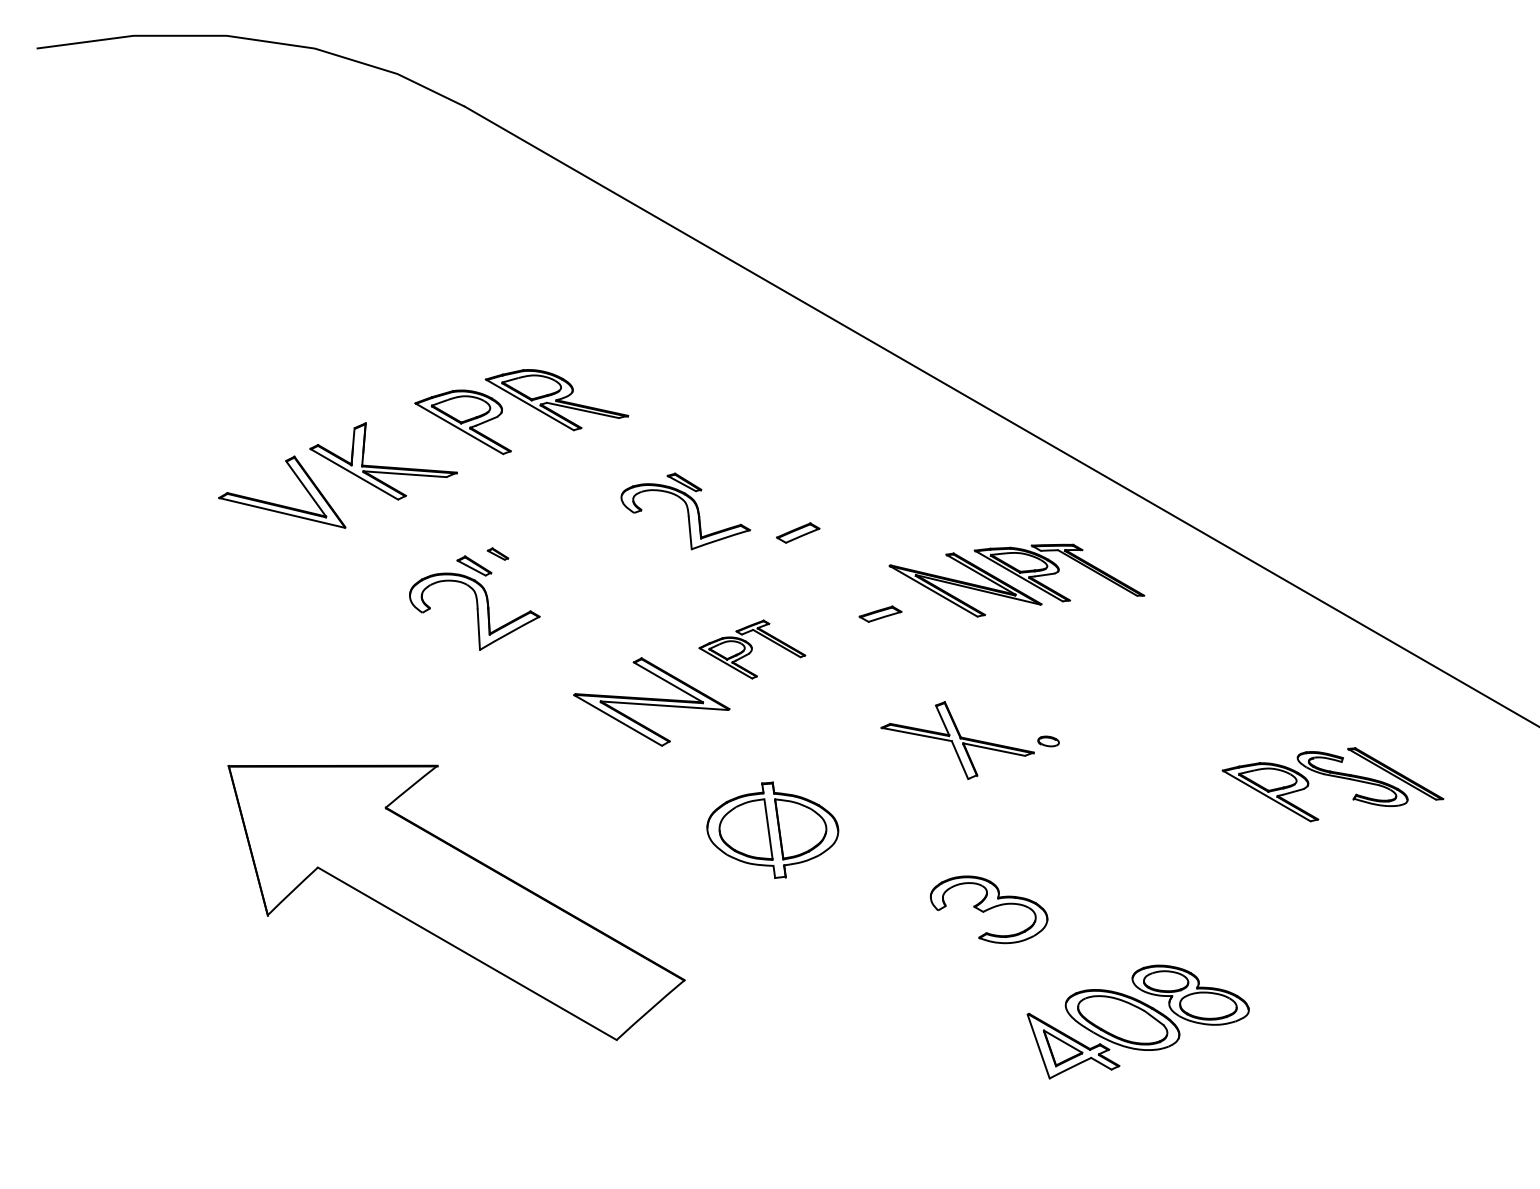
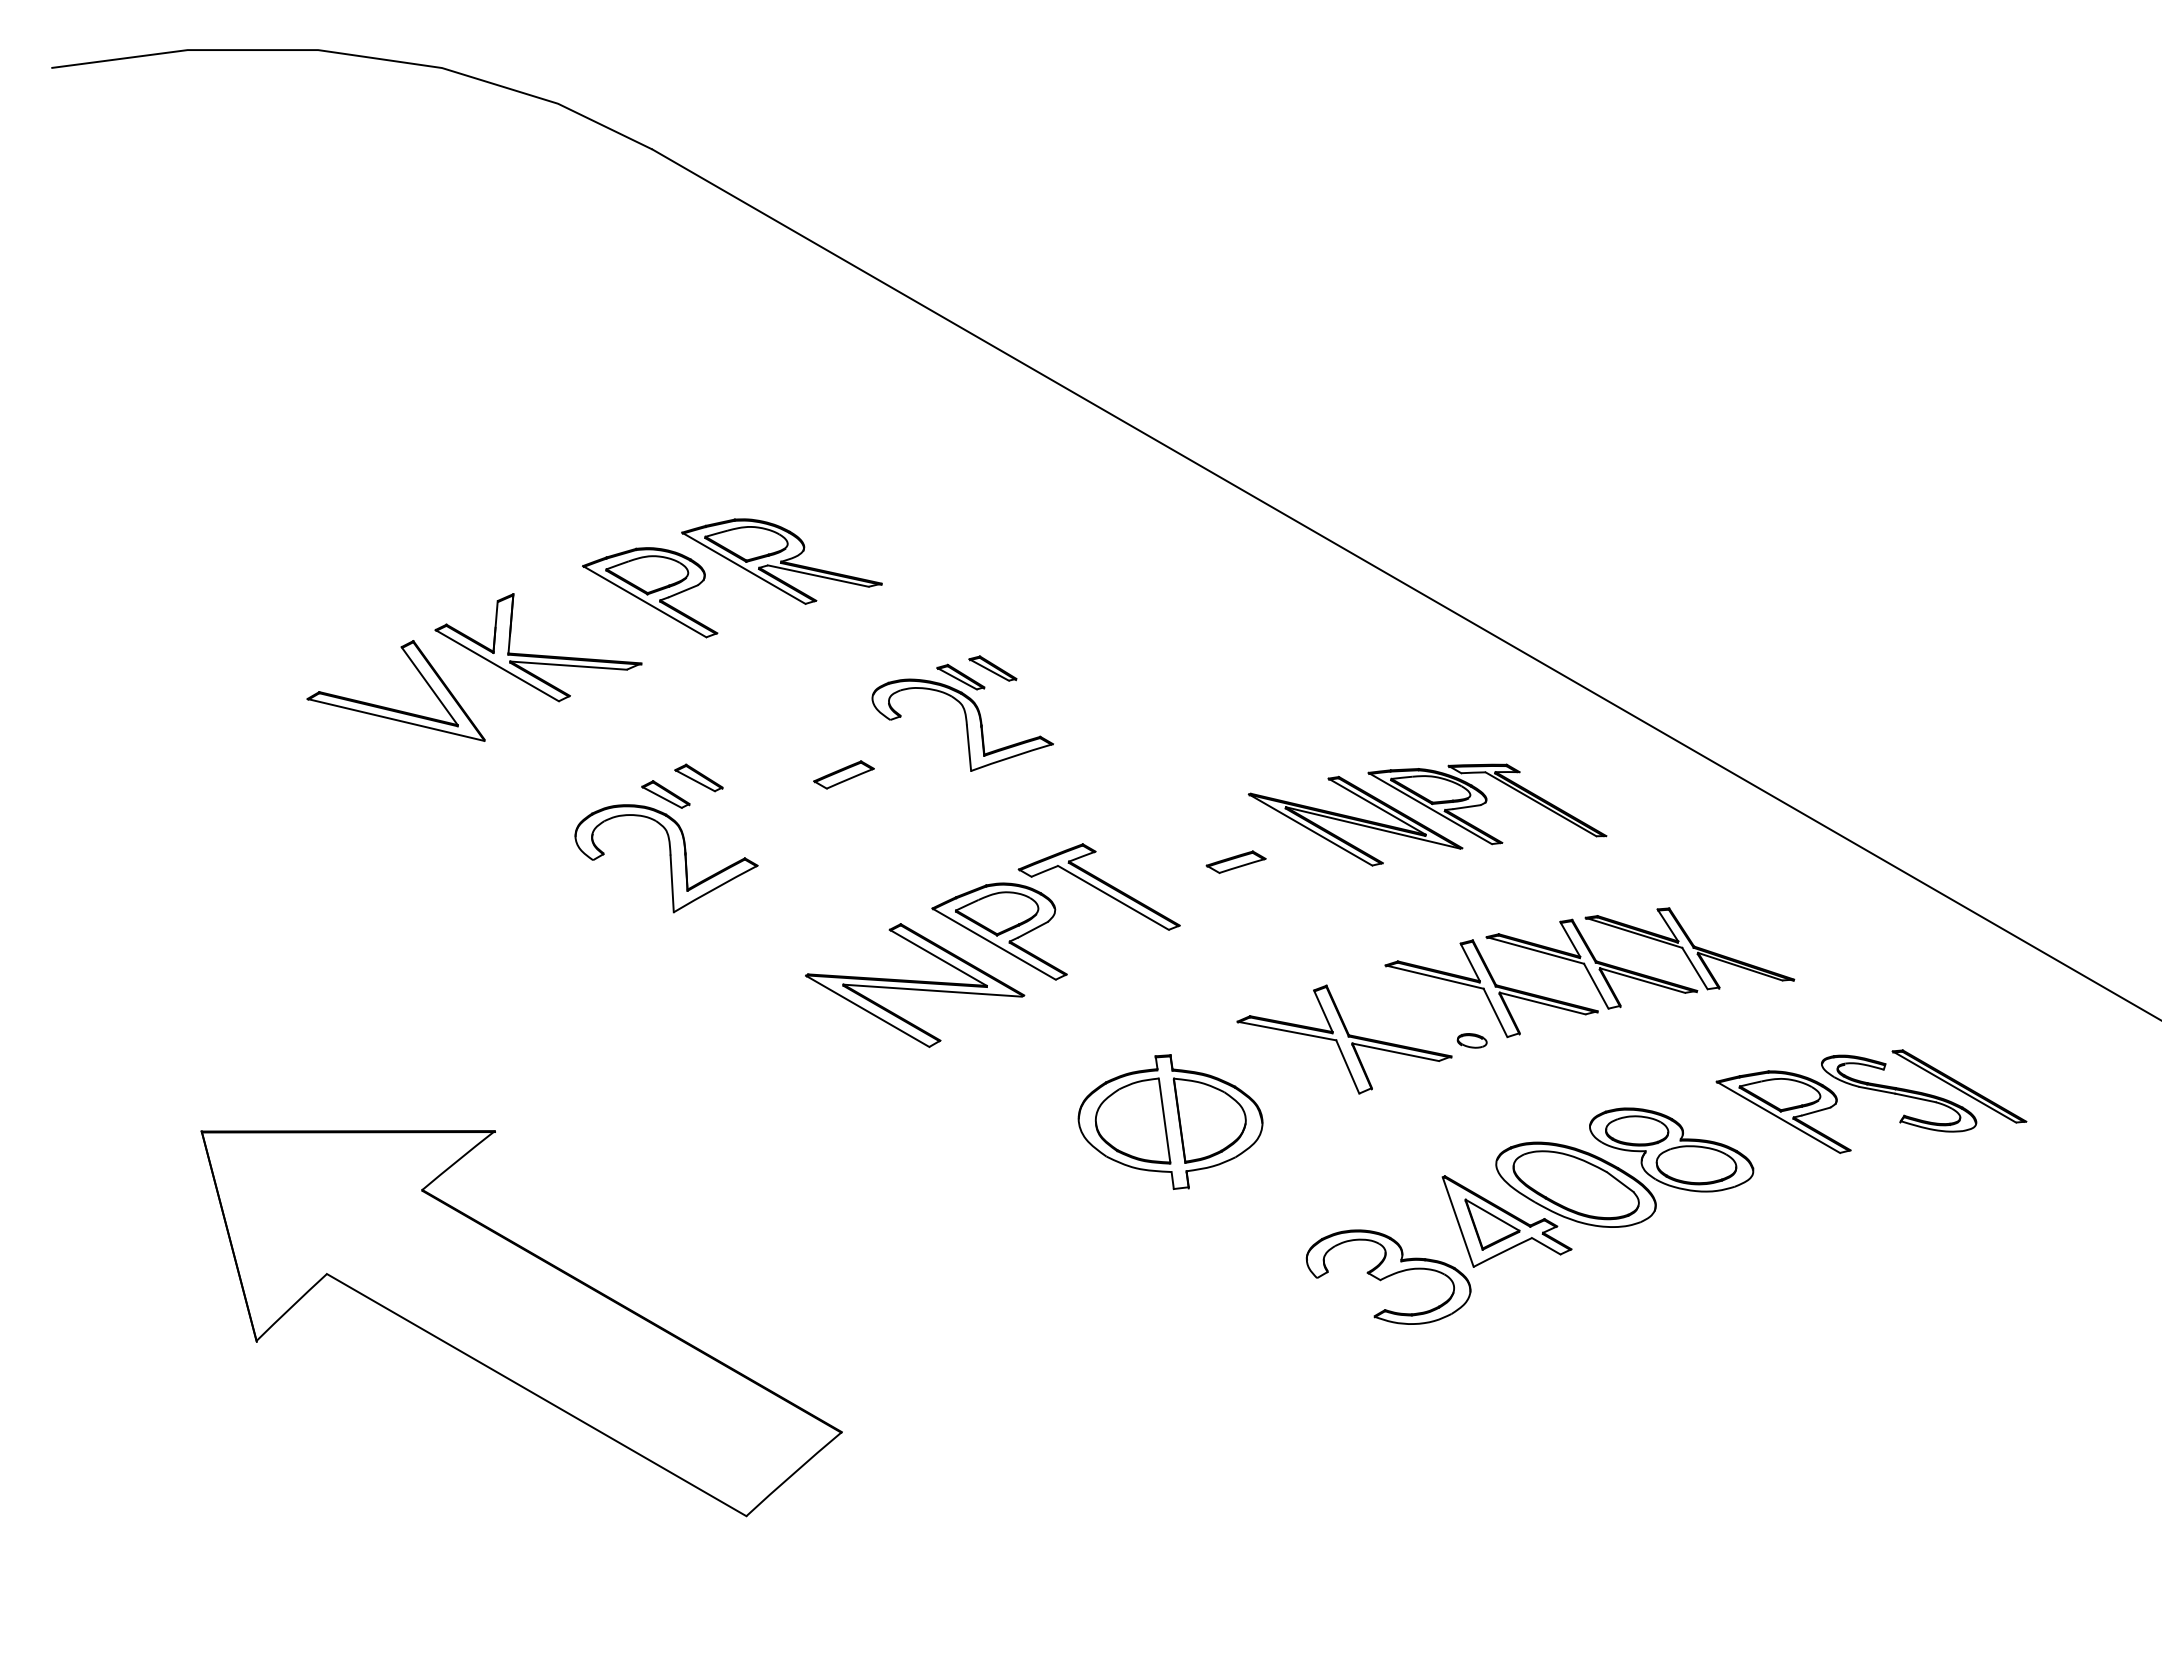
part: (706, 475) -> (991, 667), added
part: (797, 532) -> (843, 774), moved
part: (497, 553) -> (698, 776), size x1.67
part: (752, 649) -> (1056, 911), size x1.67
part: (1132, 692) -> (1589, 972), added
part: (772, 829) -> (1170, 1120), moved
part: (456, 902) -> (521, 1323), moved
part: (1137, 1021) -> (1596, 1186), moved

